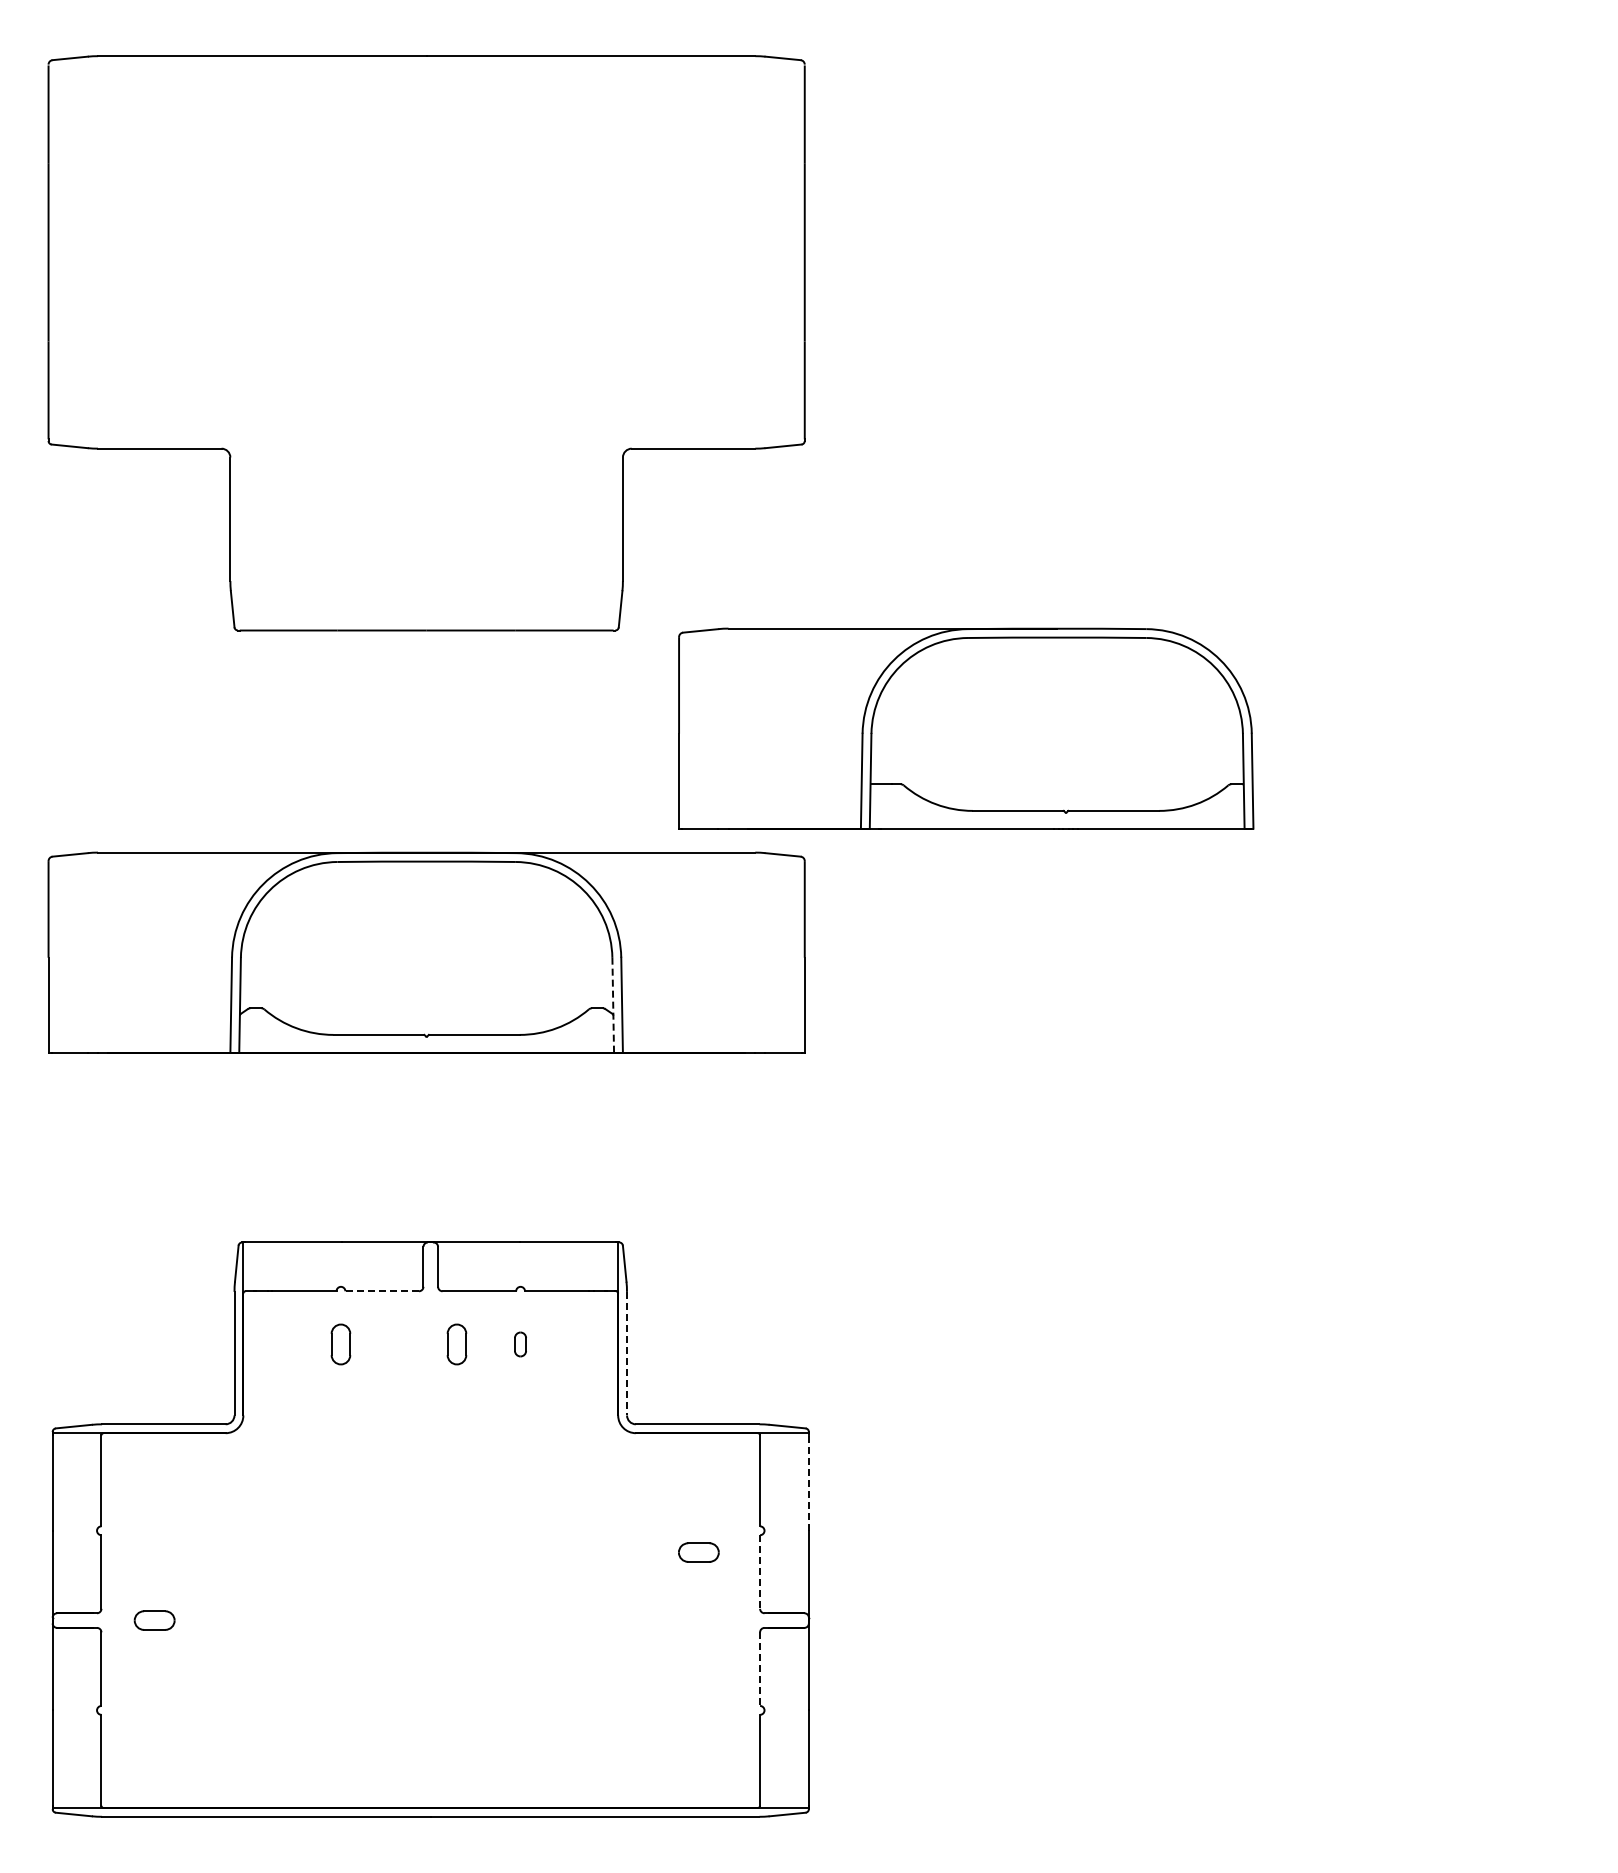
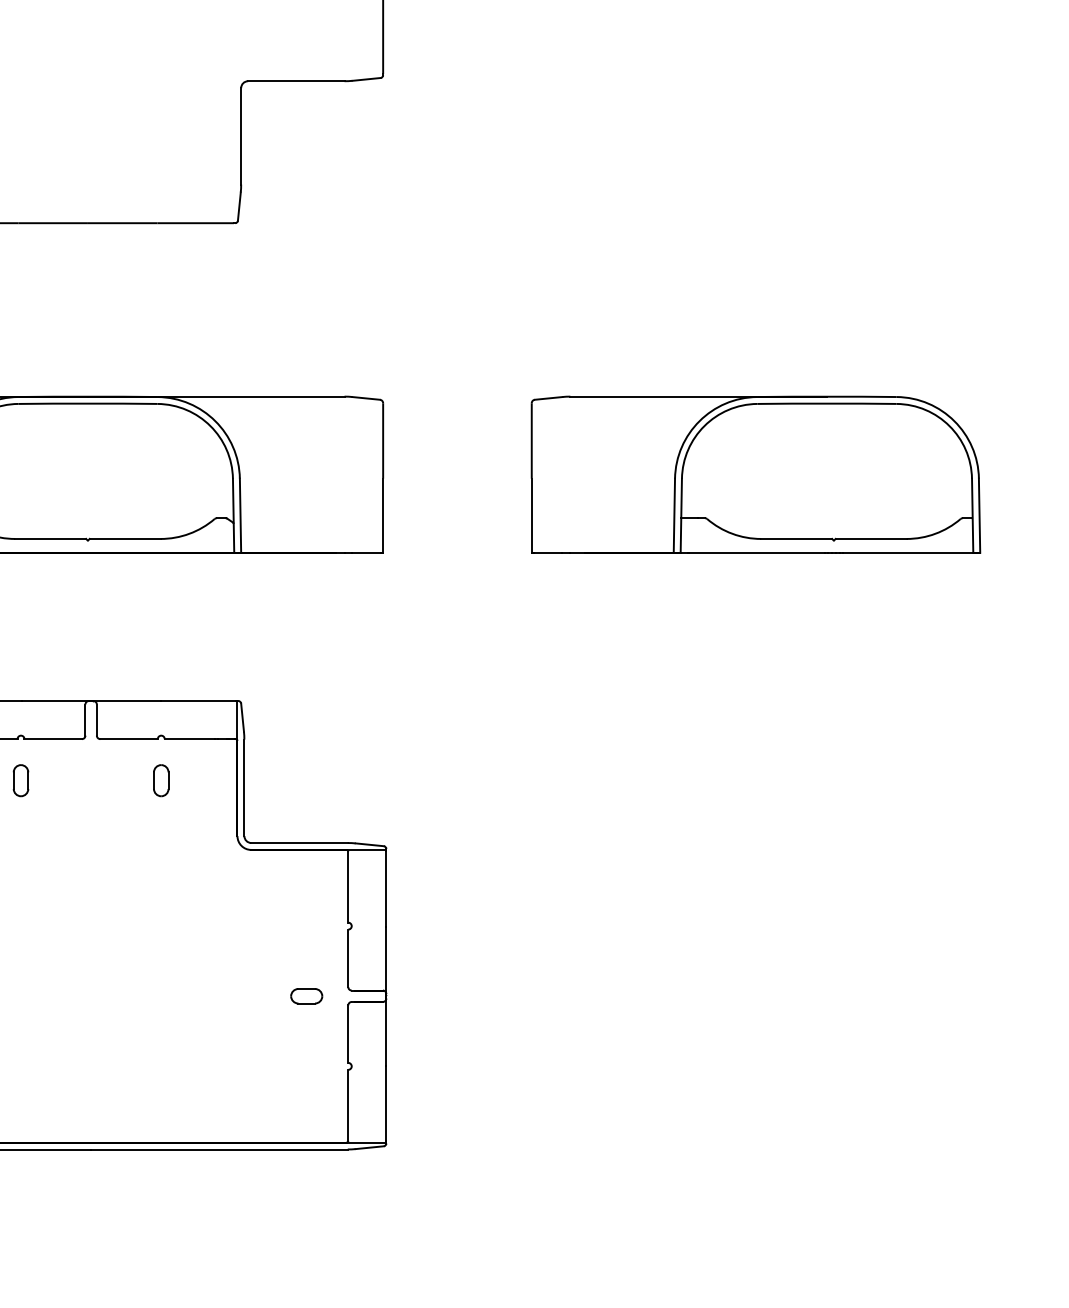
part: (966, 728) -> (756, 474), moved
line: (613, 1004) -> (233, 515), dashed -> solid
line: (382, 1291) -> (53, 739), dashed -> solid
part: (456, 1344) -> (111, 780), removed
part: (520, 1344) -> (161, 780), size x1.67
line: (627, 1353) -> (244, 787), dashed -> solid
line: (808, 1482) -> (386, 888), dashed -> solid
part: (698, 1552) -> (306, 996), moved
line: (760, 1572) -> (348, 958), dashed -> solid
line: (760, 1669) -> (348, 1034), dashed -> solid

